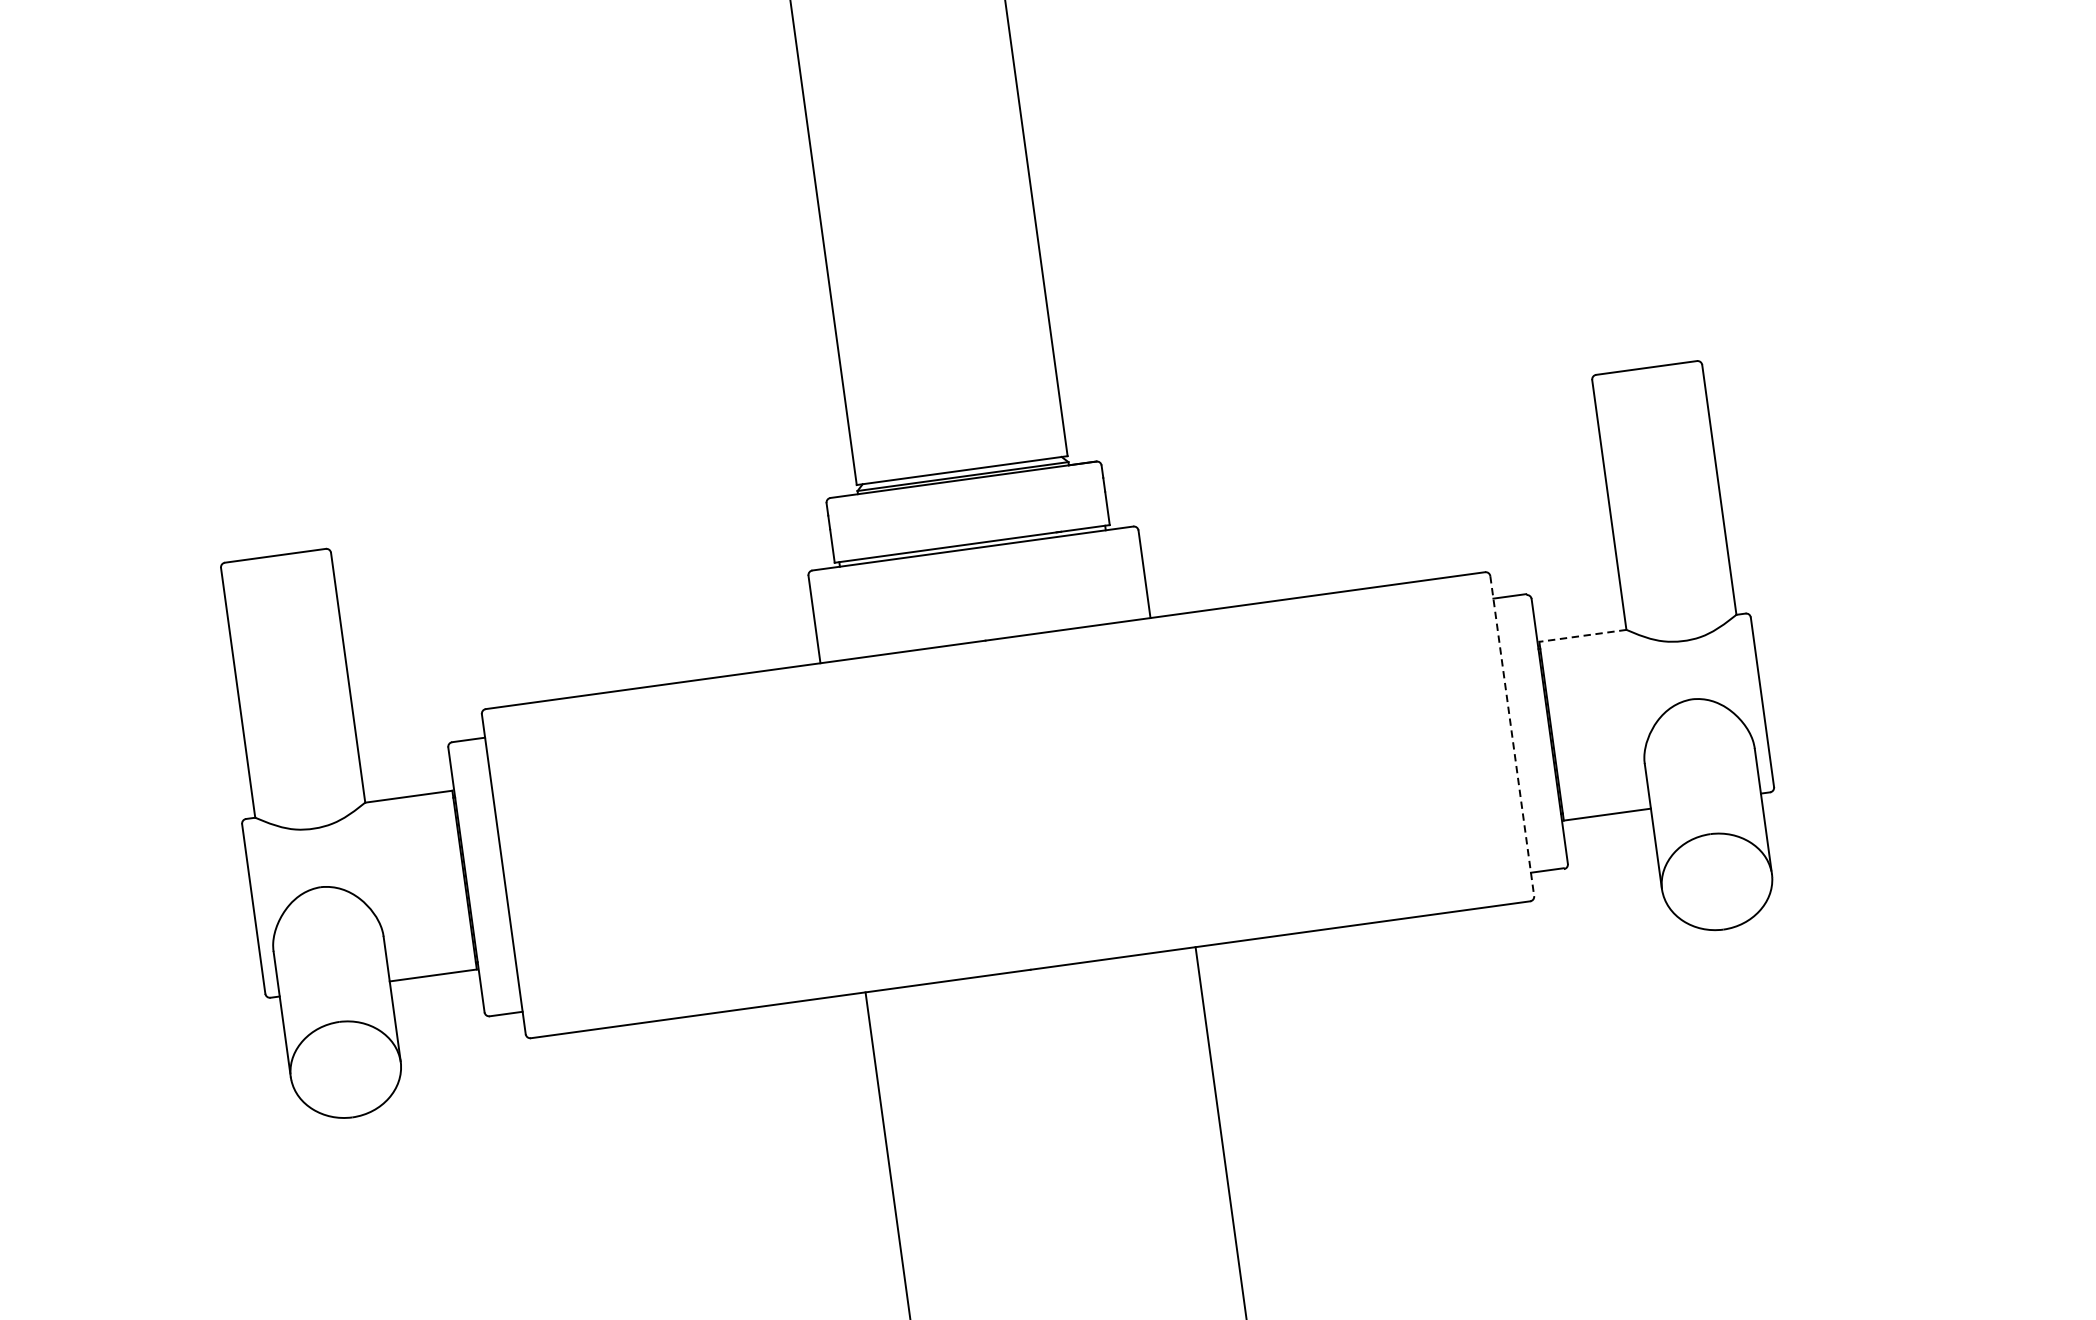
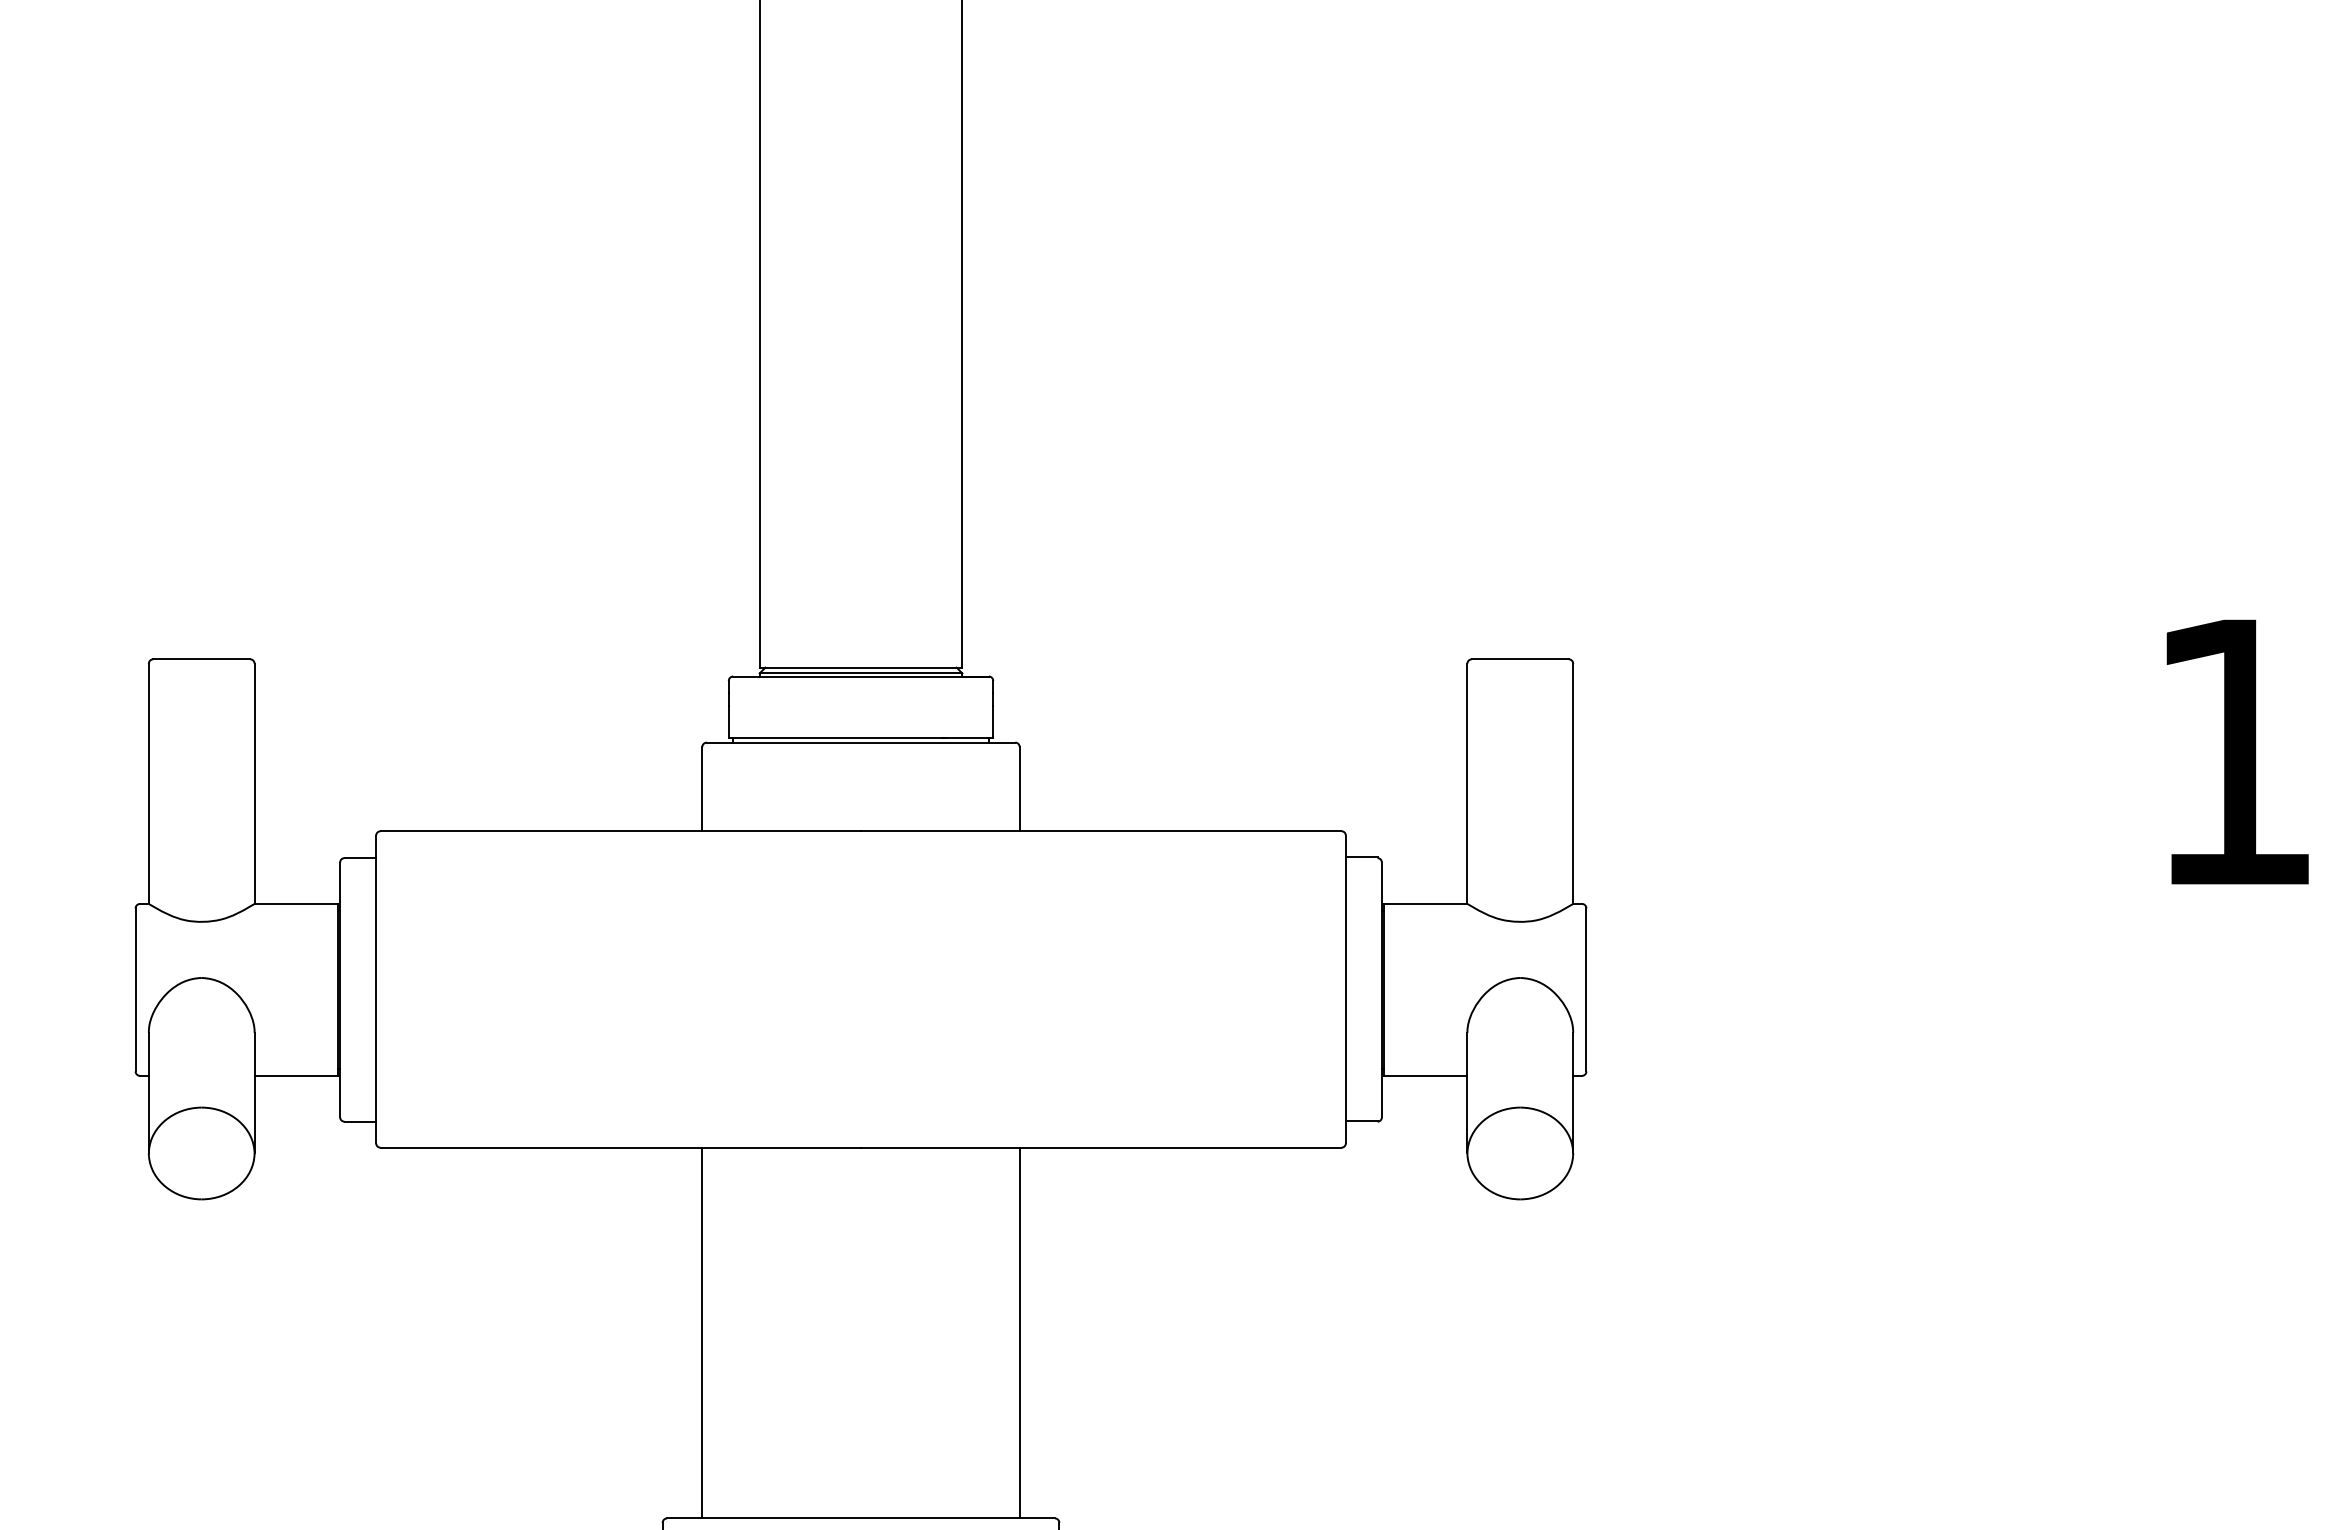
line: (1582, 635) -> (1425, 903), dashed -> solid
line: (1511, 736) -> (1345, 989), dashed -> solid

